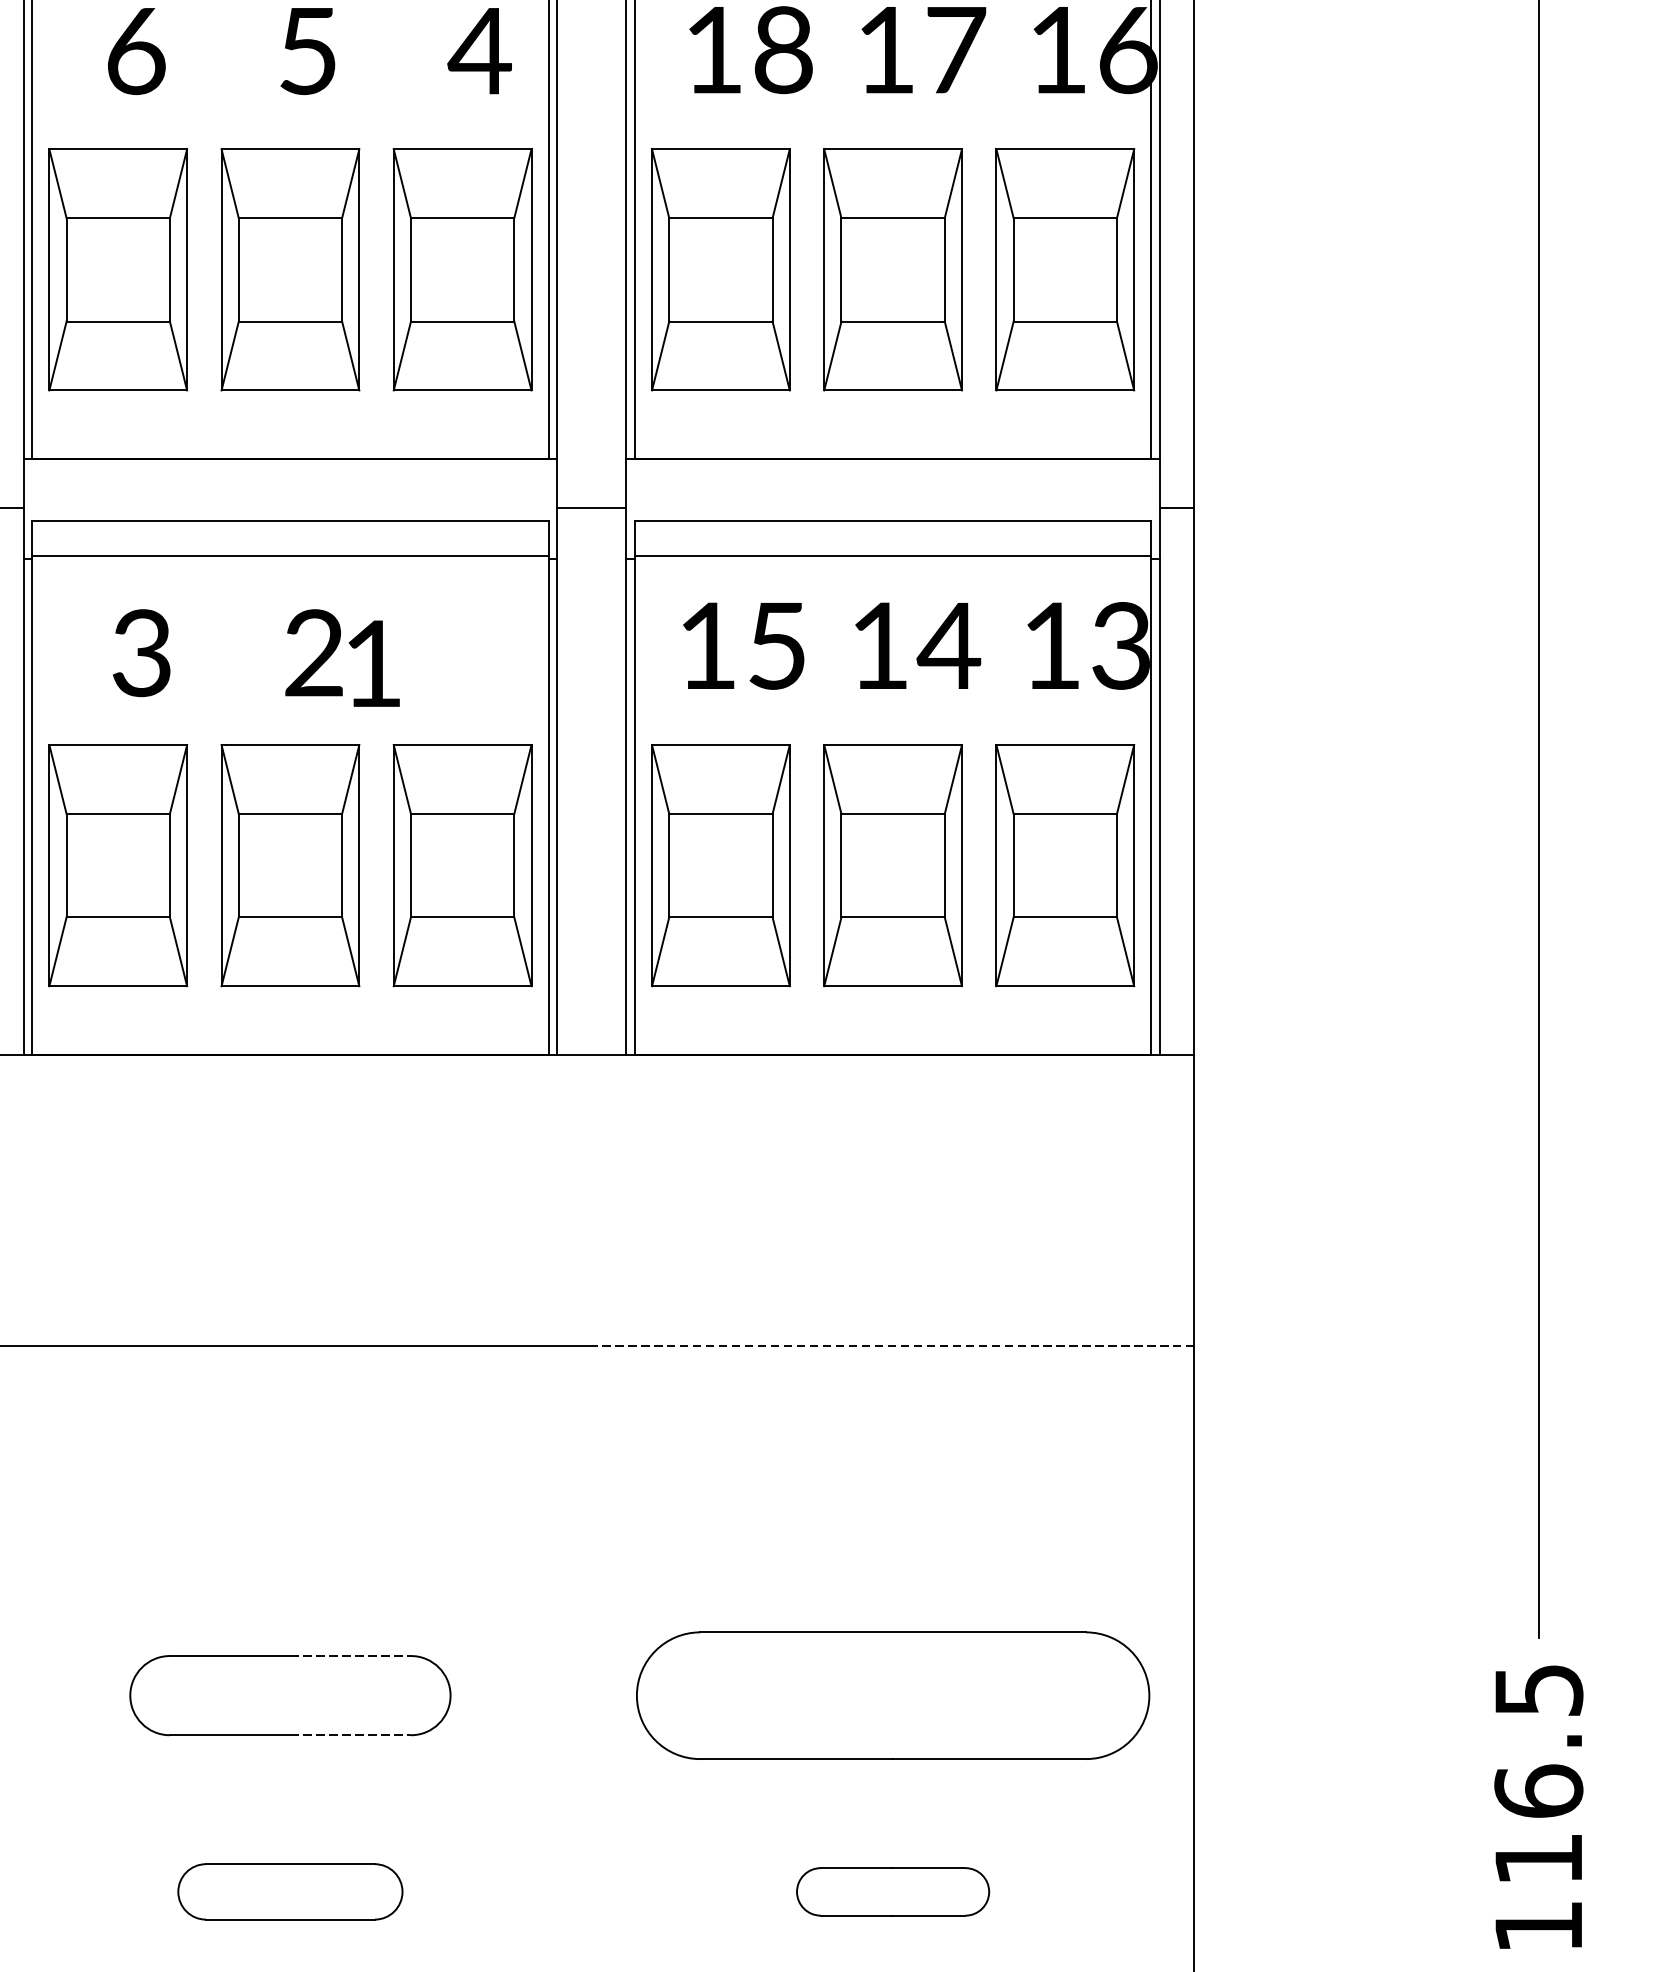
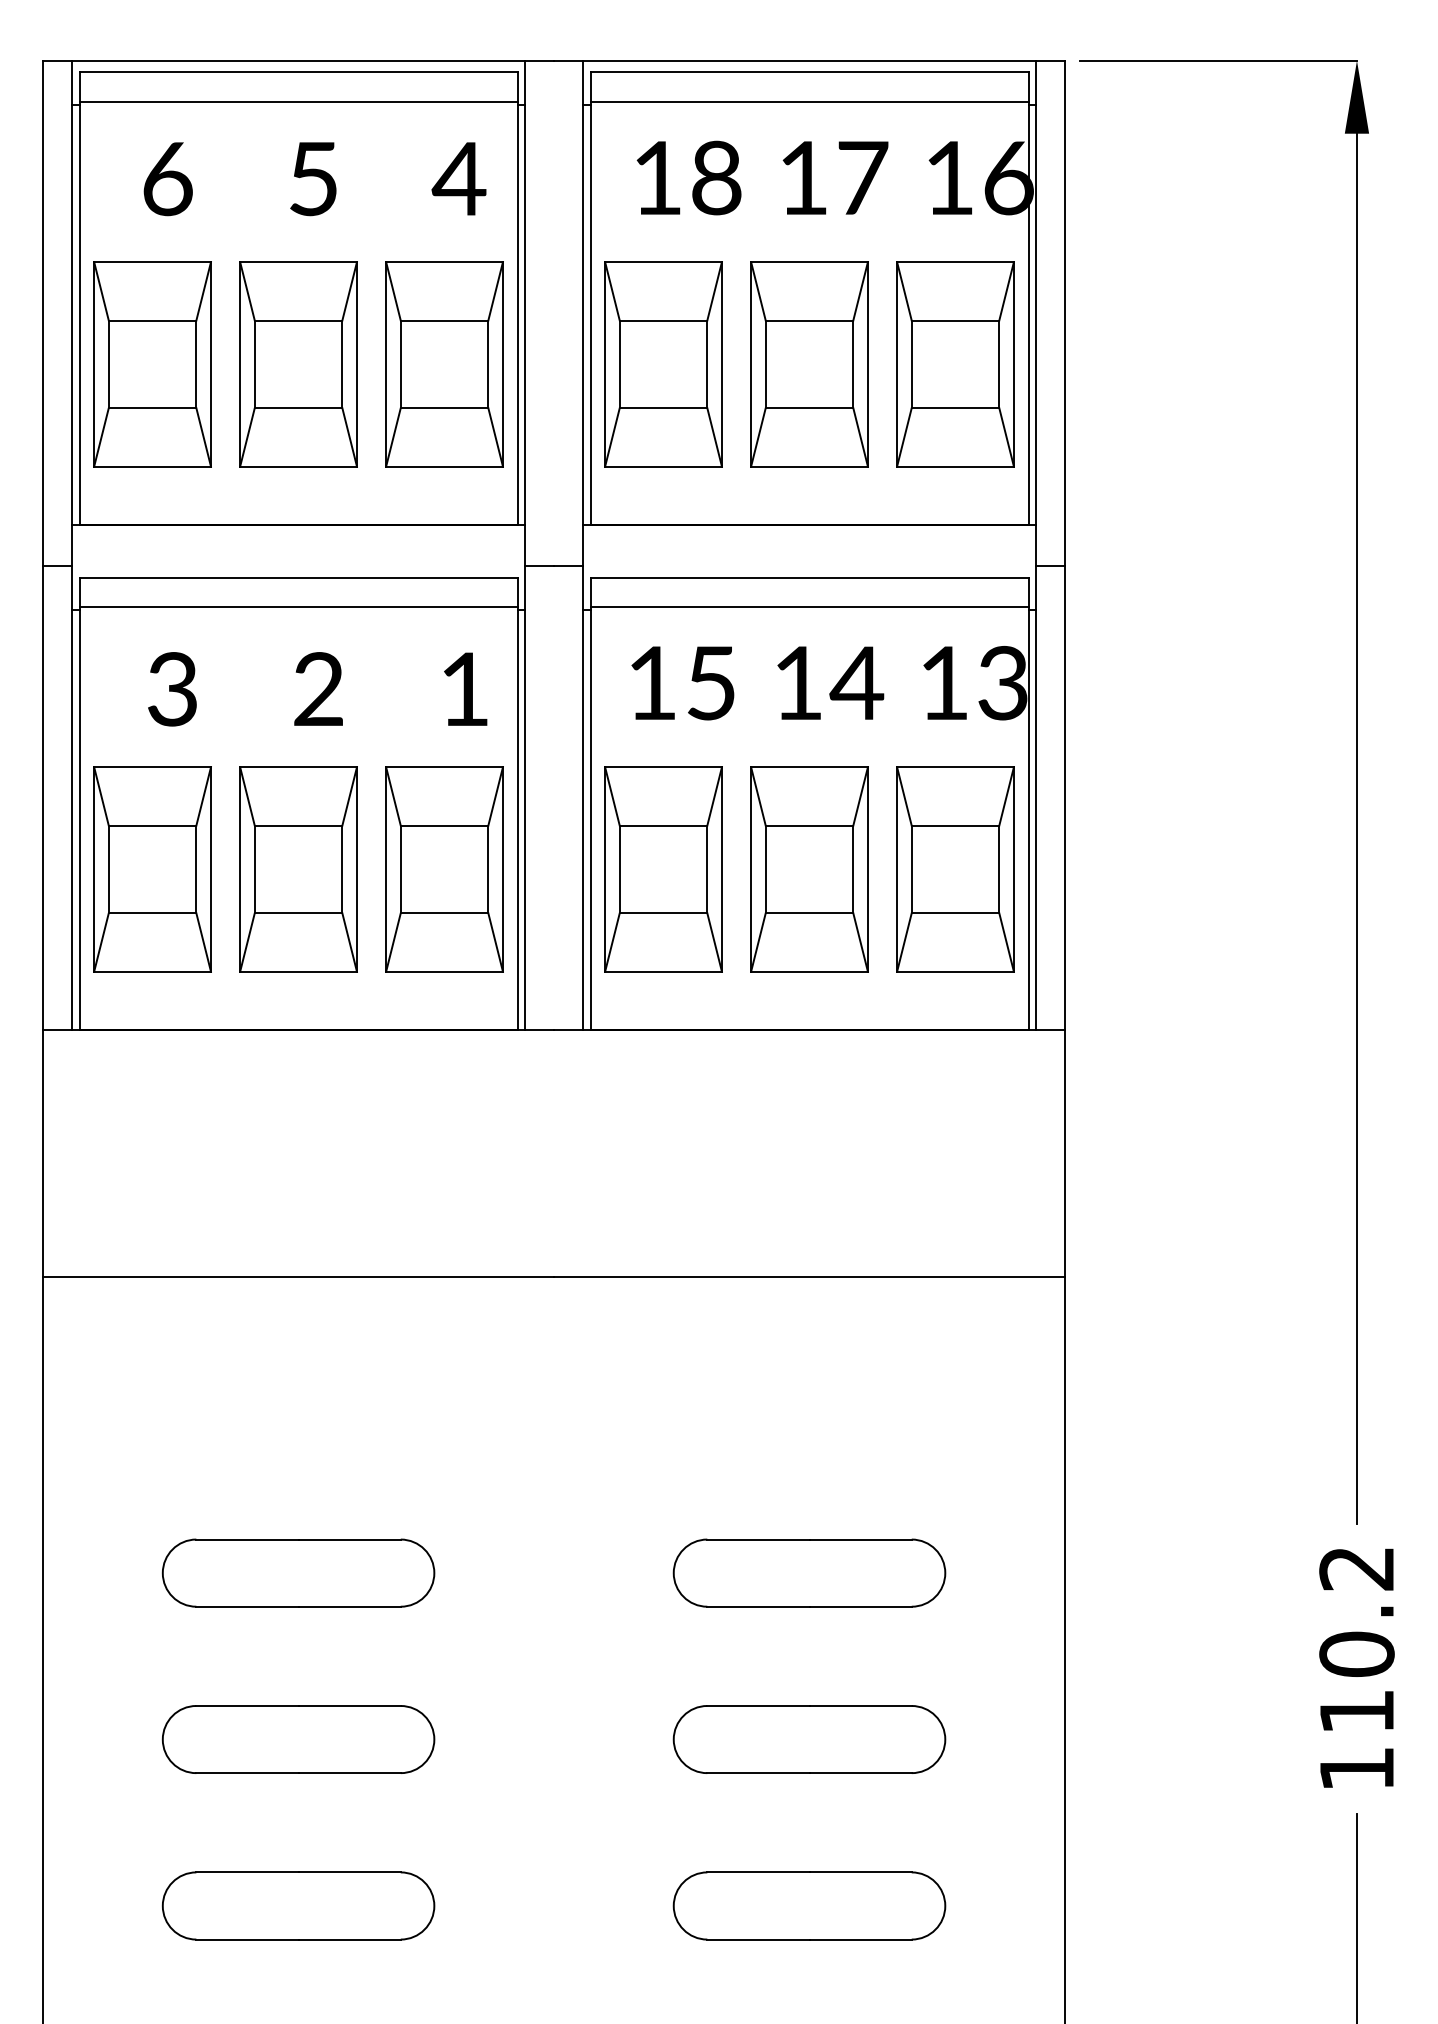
text: (374, 662) -> (465, 688), moved
line: (893, 1345) -> (809, 1276), dashed -> solid
line: (351, 1655) -> (350, 1539), dashed -> solid
part: (893, 1694) -> (809, 1572), size x0.62
line: (351, 1734) -> (350, 1606), dashed -> solid
text: (1538, 1740) -> (1356, 1611), 116.5 -> 110.2
part: (290, 1891) -> (298, 1739), size x1.43
part: (893, 1891) -> (809, 1739), size x1.67

